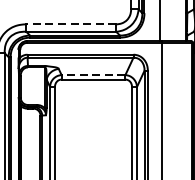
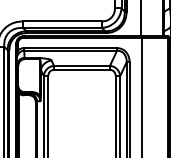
line: (70, 24) -> (61, 21), dashed -> solid
line: (94, 74) -> (82, 65), dashed -> solid

